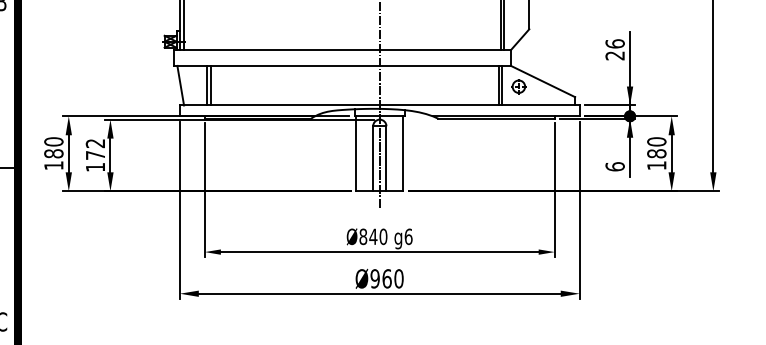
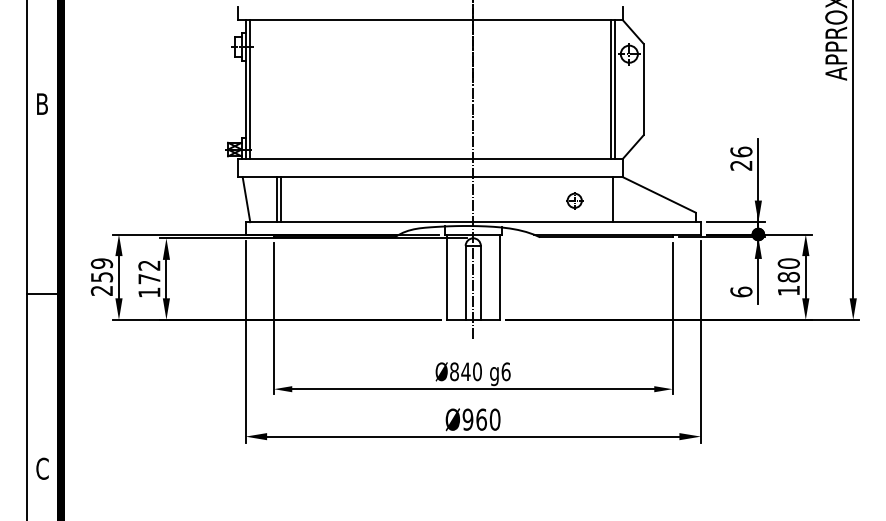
line: (498, 85) -> (608, 199), removed
part: (518, 86) -> (574, 200), moved
text: (53, 153) -> (101, 276), 180 -> 259

